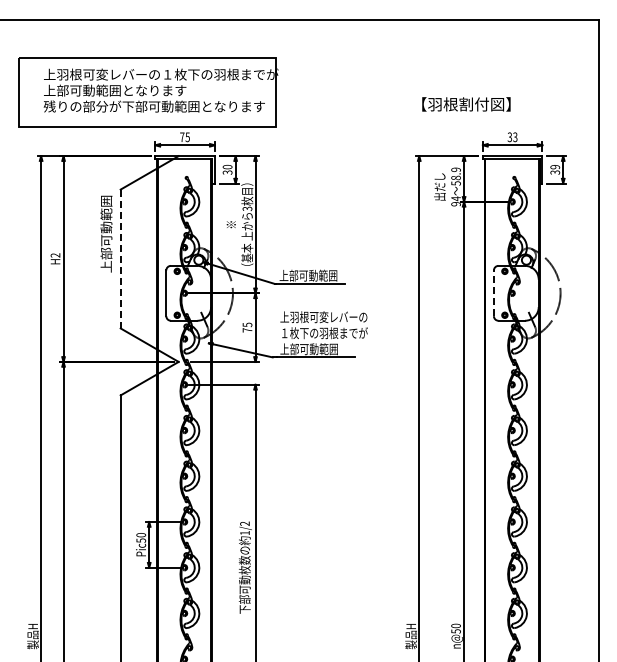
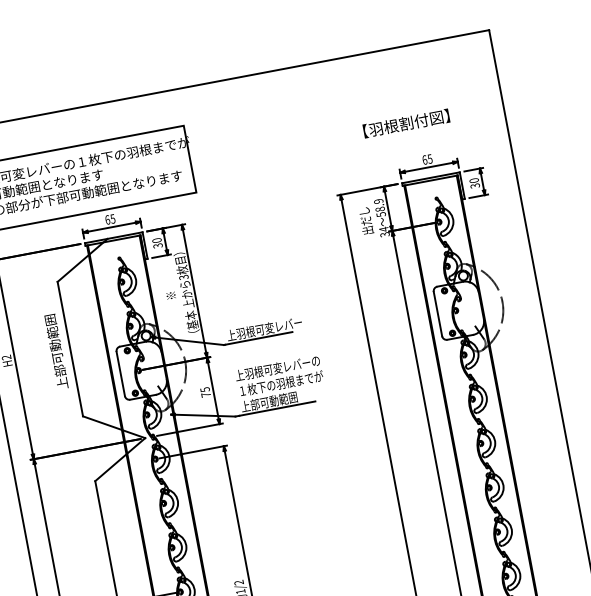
text: (466, 104) -> (406, 123), moved
text: (182, 137) -> (107, 220), 75 -> 65
text: (512, 137) -> (427, 159), 33 -> 65
text: (554, 167) -> (473, 181), 39 -> 30
text: (455, 204) -> (384, 235), 94 -> 34
text: (106, 233) -> (56, 351), moved
line: (120, 259) -> (70, 349), dashed -> solid
text: (322, 275) -> (268, 328), 上部可動範囲 -> 上羽根可変レバー
line: (493, 293) -> (437, 314), dashed -> solid

